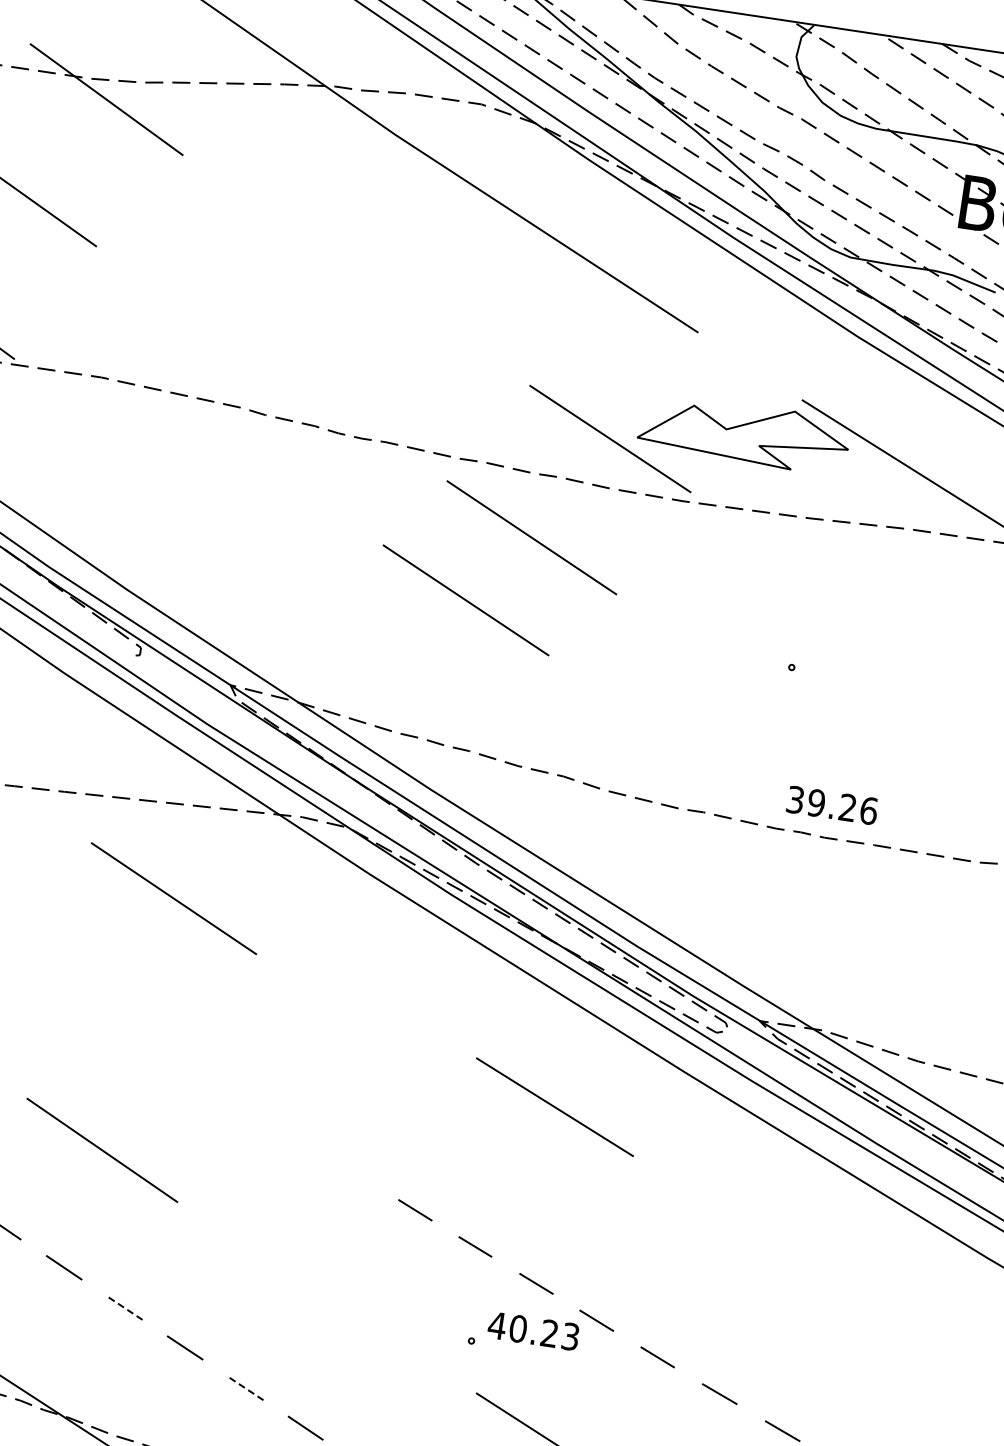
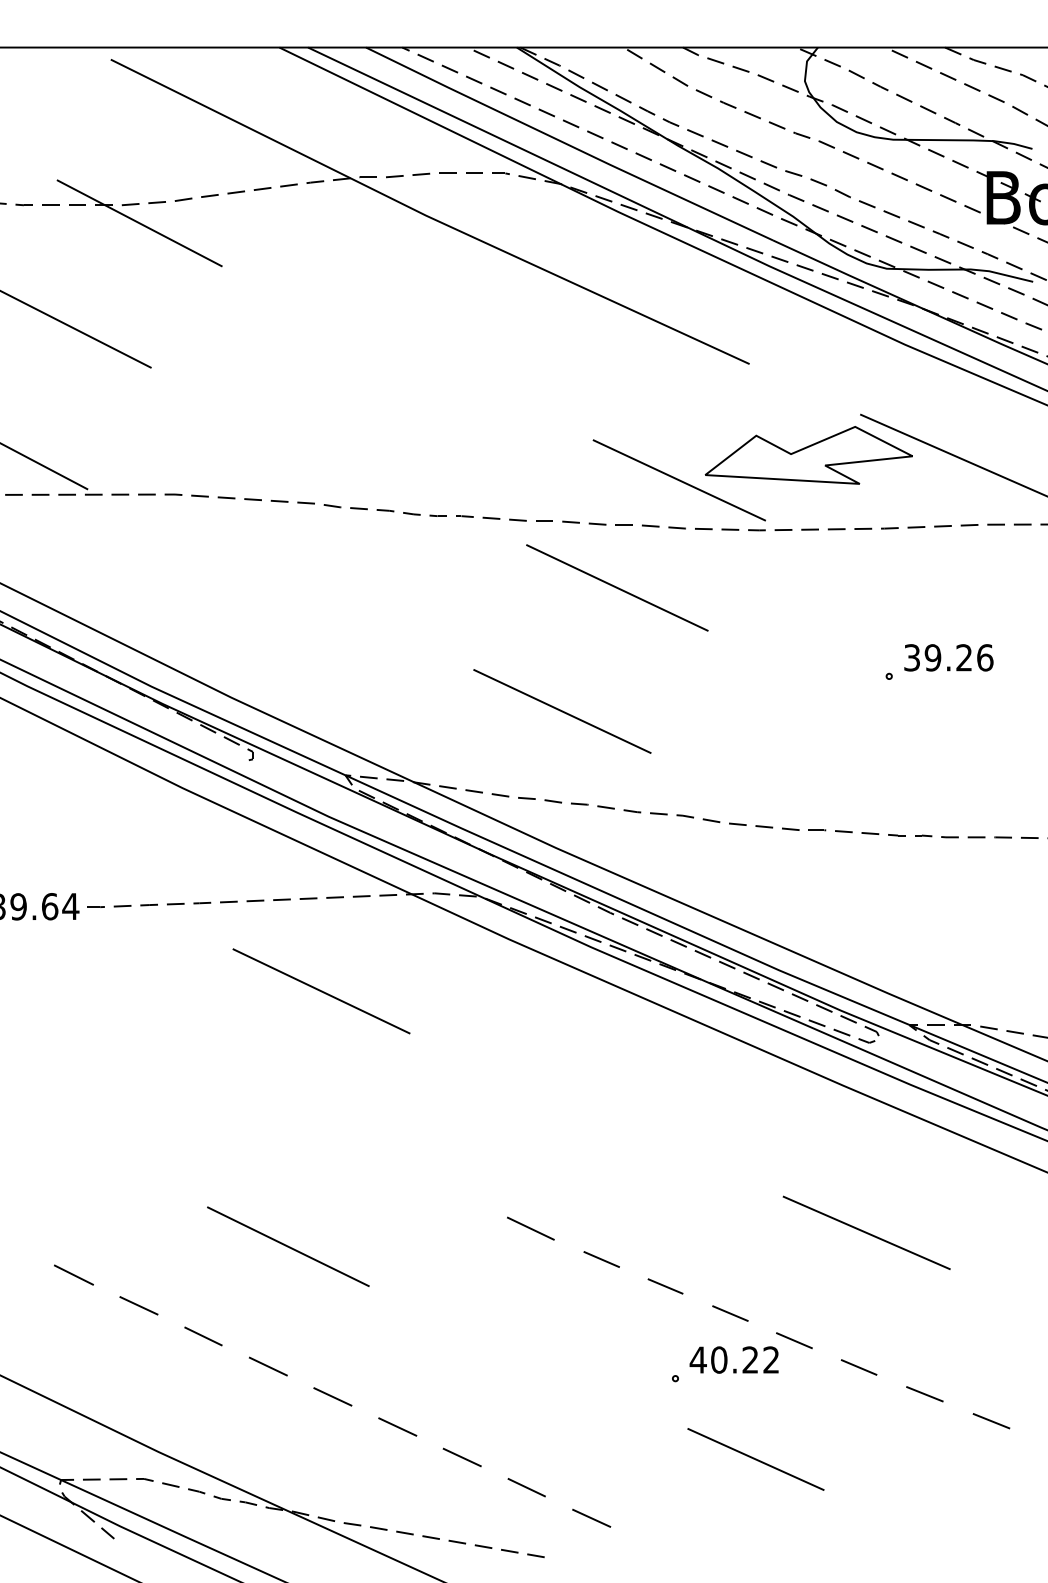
line: (466, 600) -> (562, 711), moved
text: (832, 805) -> (948, 657), moved
line: (554, 1106) -> (866, 1232), moved
line: (348, 1168) -> (530, 1228), added
line: (124, 1307) -> (332, 1396), dashed -> solid
text: (570, 1336) -> (771, 1359), 40.23 -> 40.22
line: (244, 1388) -> (461, 1457), dashed -> solid

